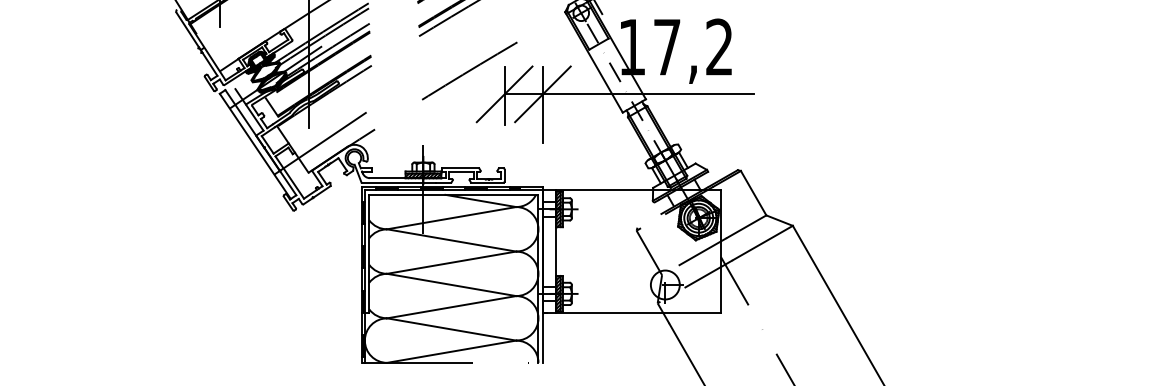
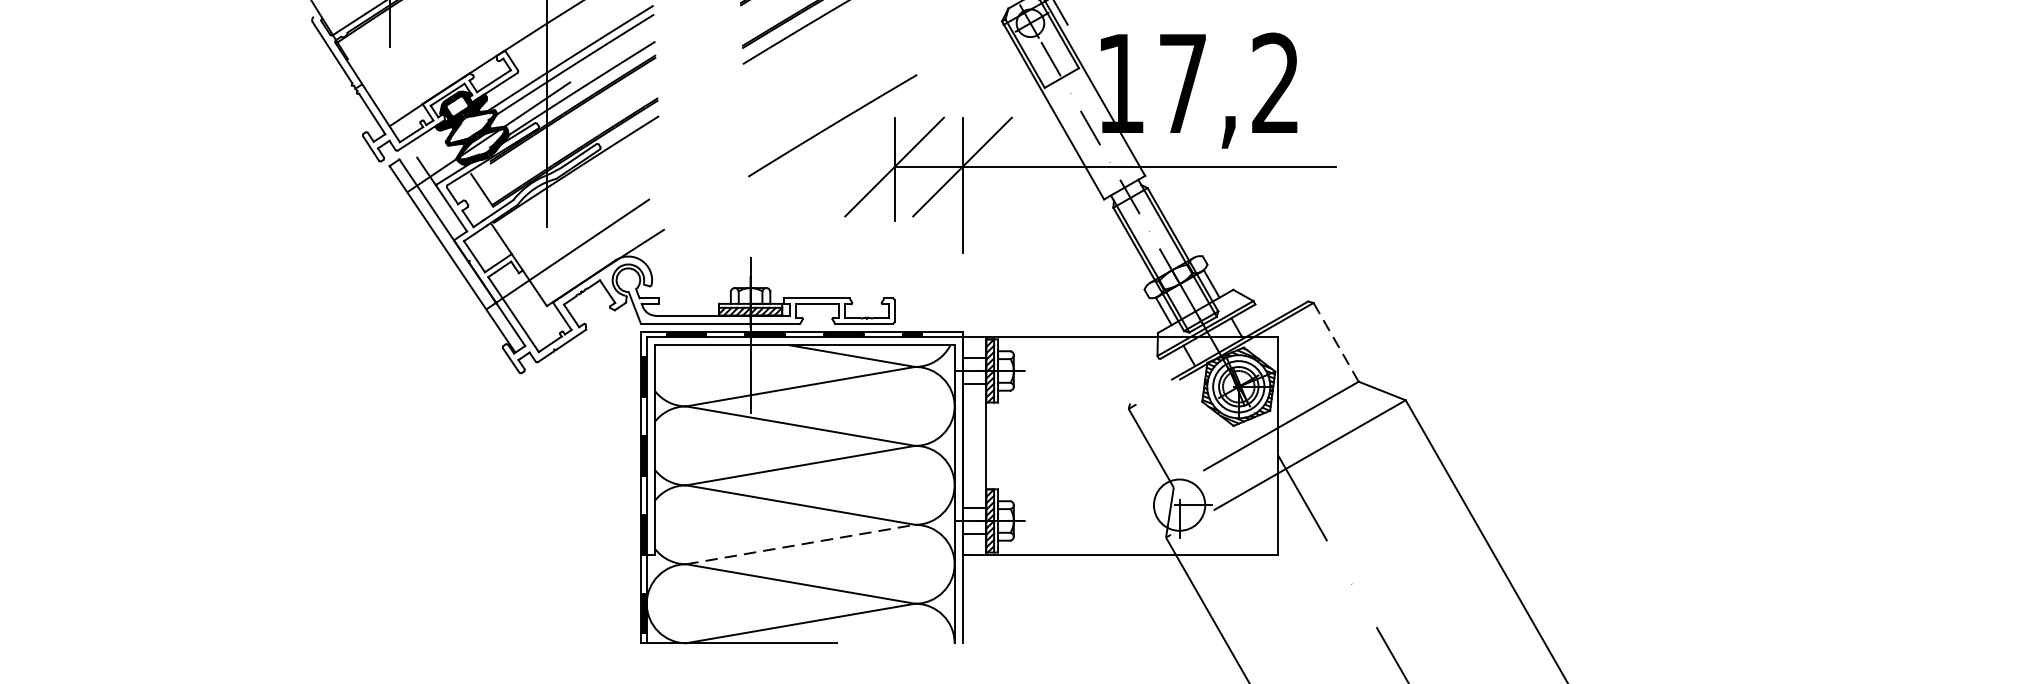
line: (753, 193) -> (1335, 342), solid -> dashed
line: (452, 307) -> (802, 545), solid -> dashed

